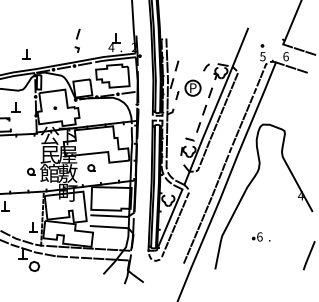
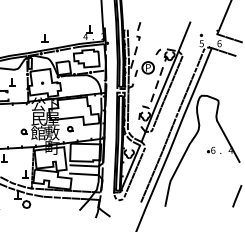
part: (77, 40) -> (138, 31), moved
part: (26, 54) -> (45, 38), moved
part: (260, 236) -> (213, 150), moved

